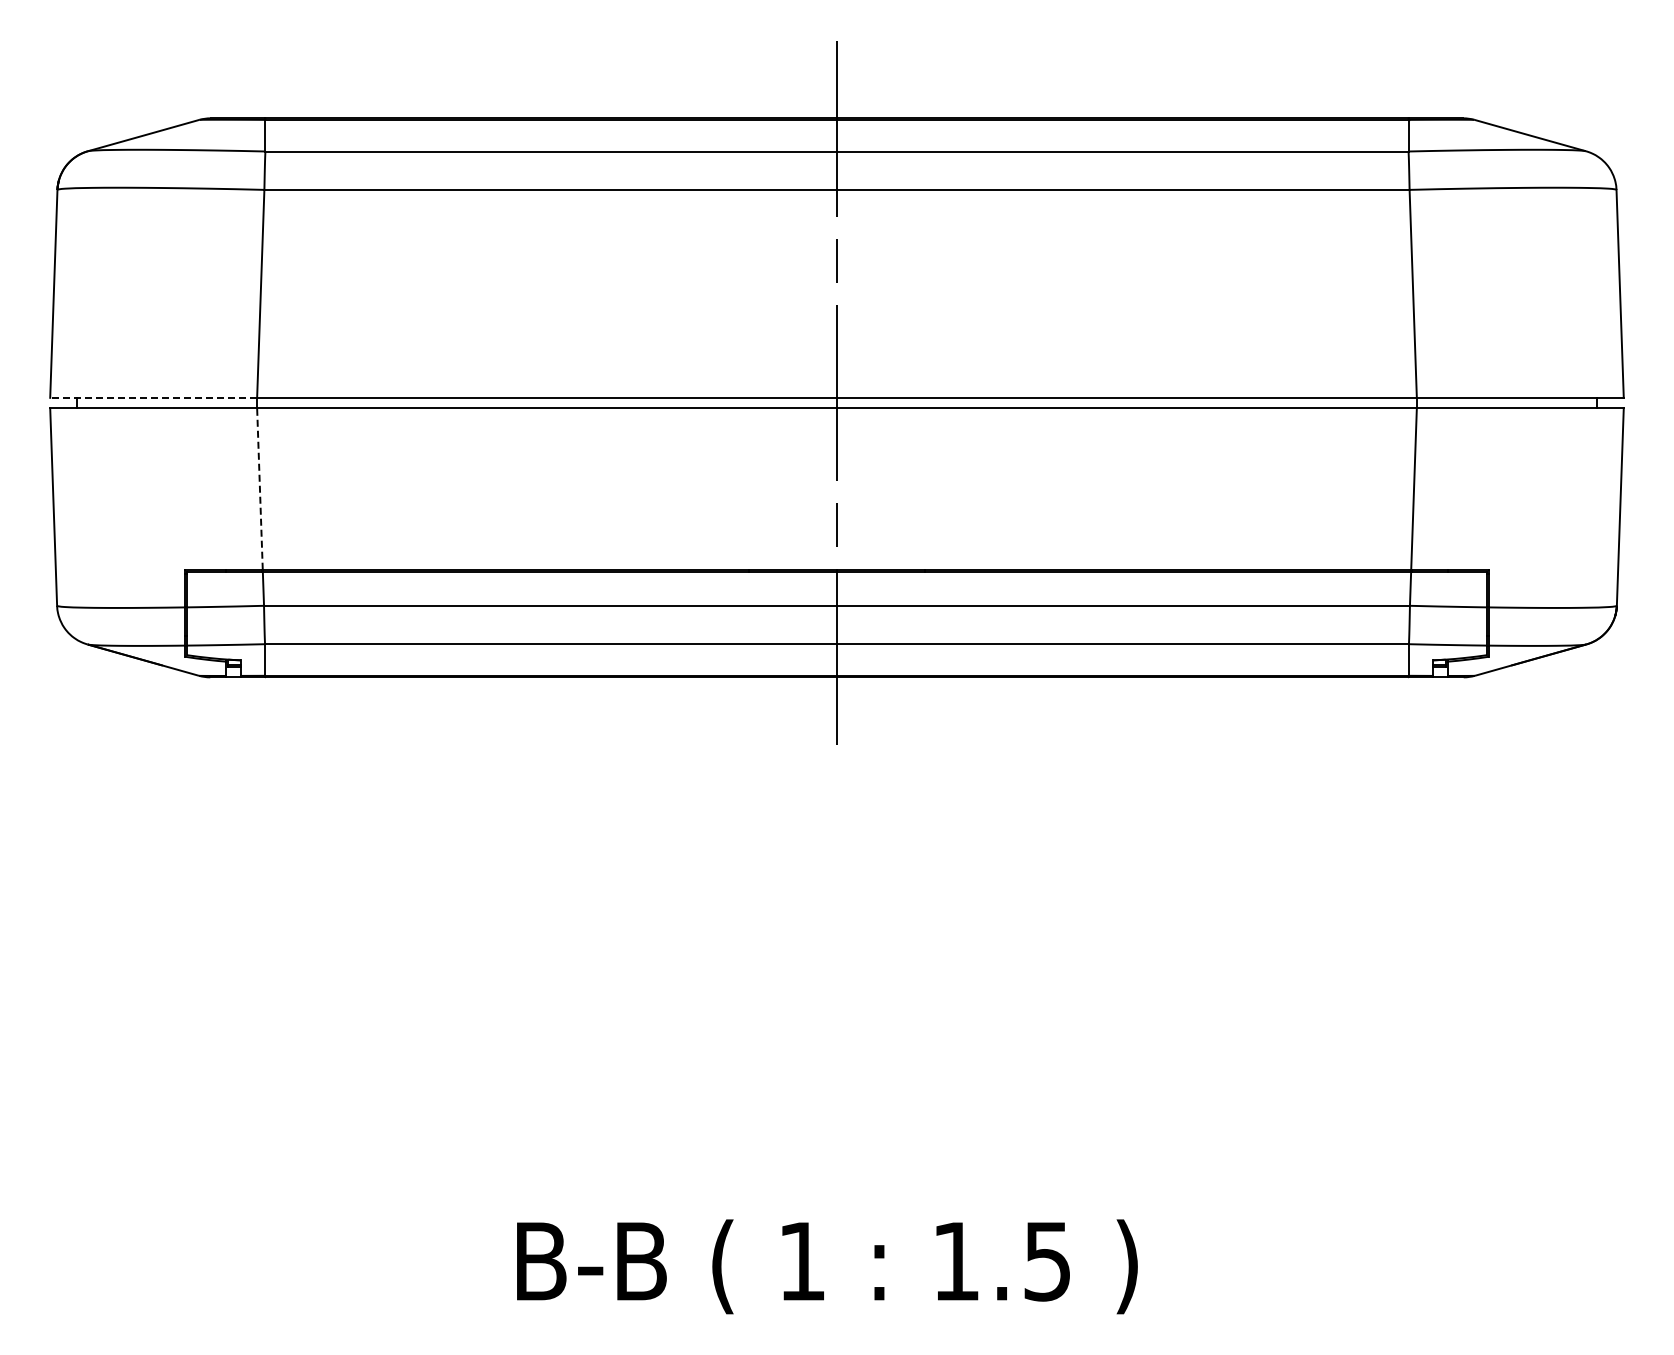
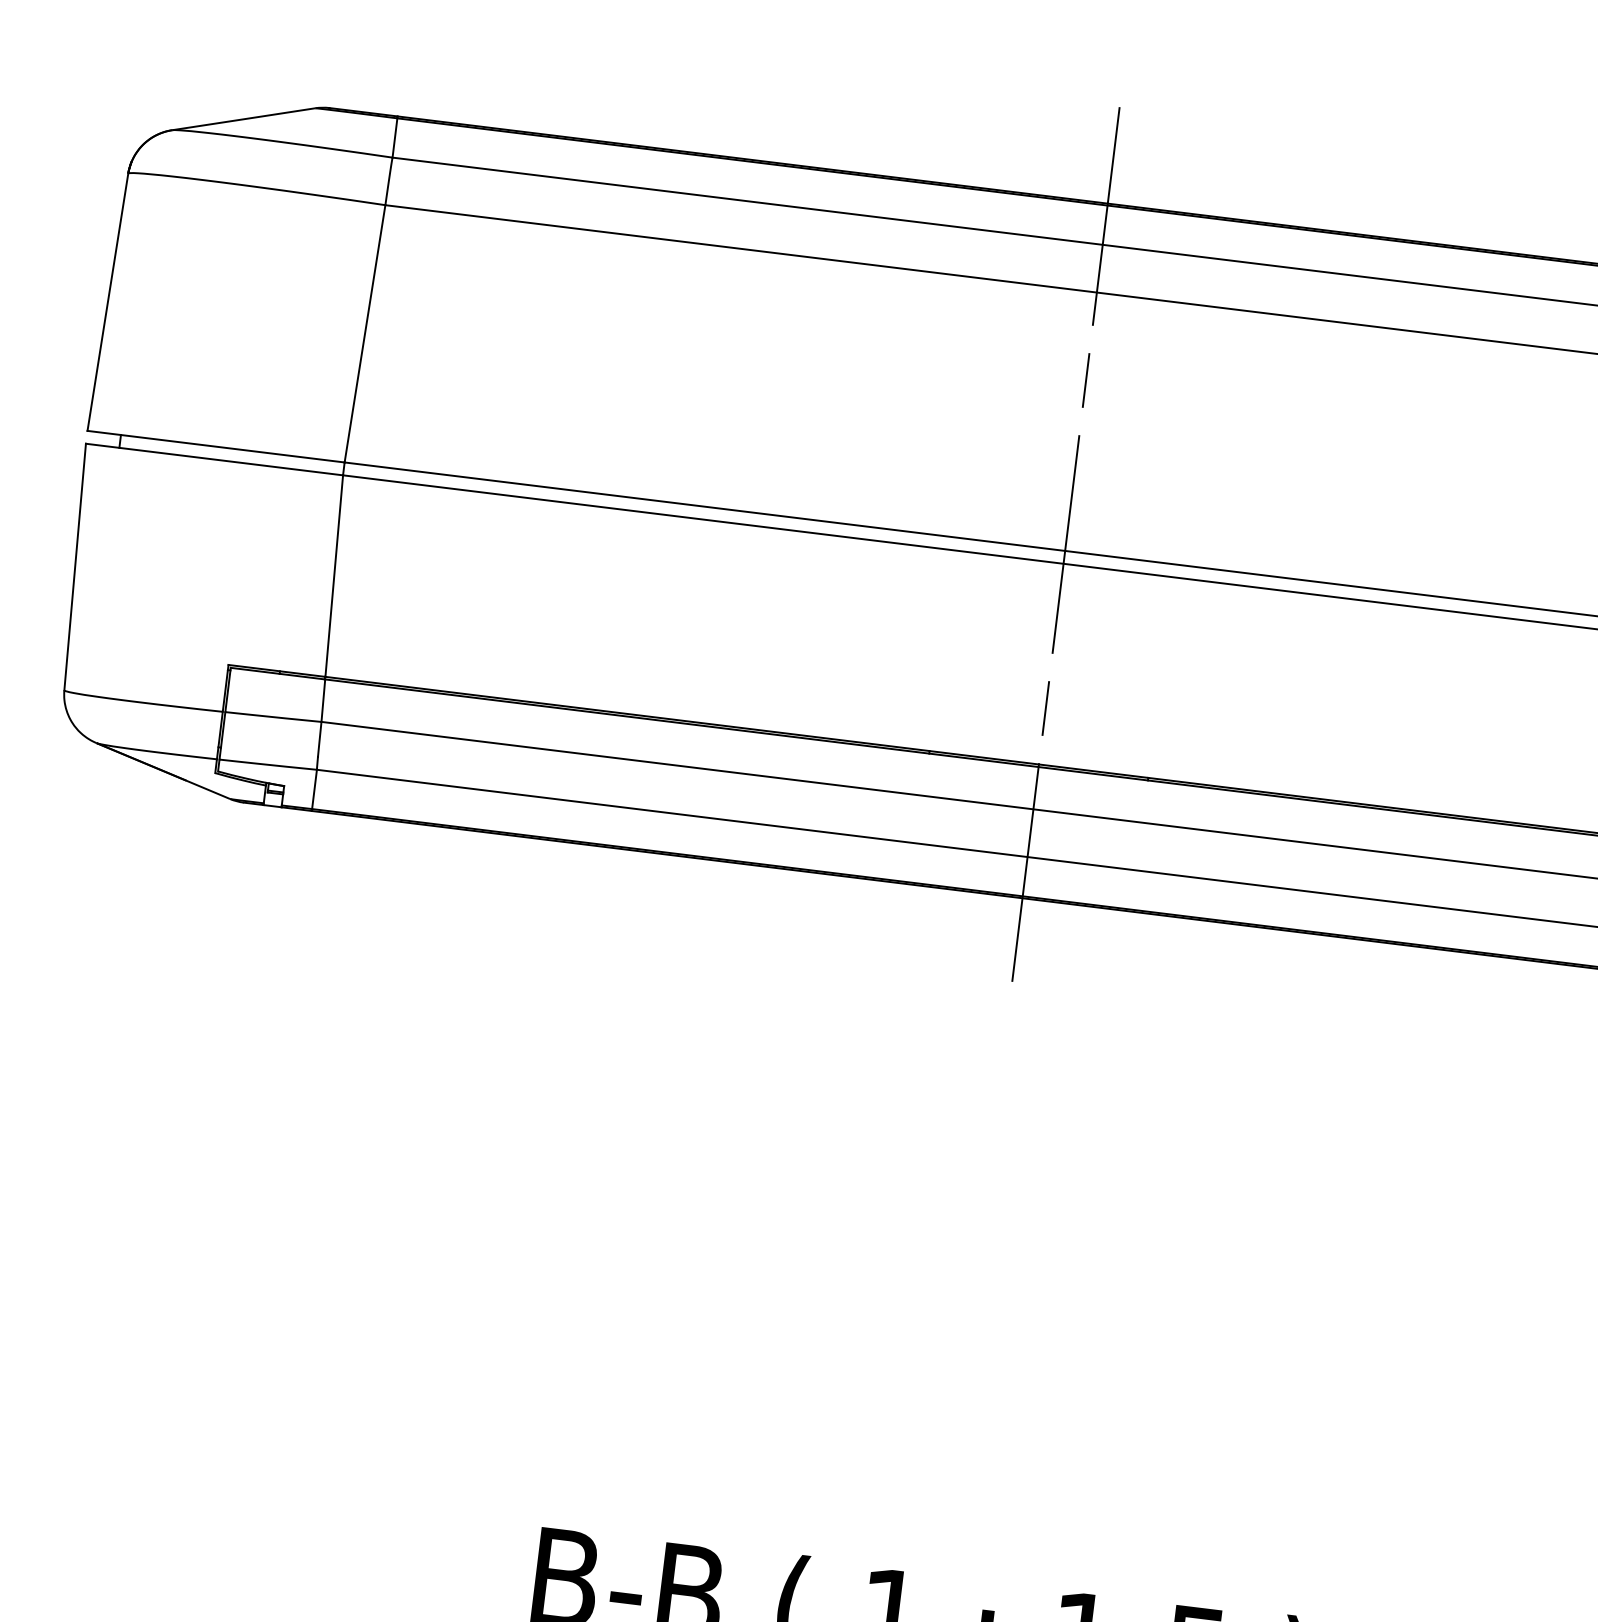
line: (153, 397) -> (215, 446), dashed -> solid
line: (259, 488) -> (333, 575), dashed -> solid

